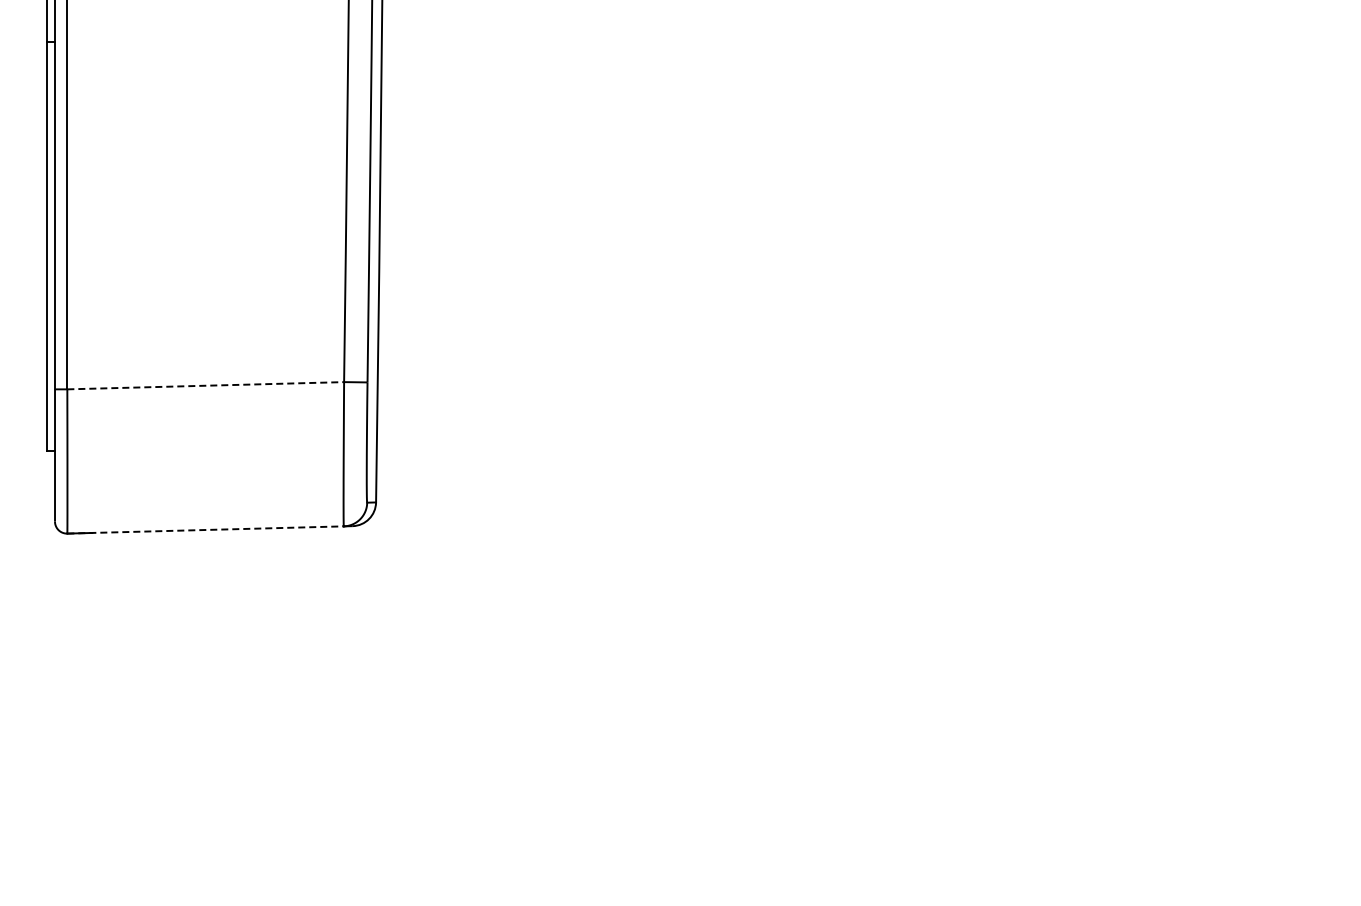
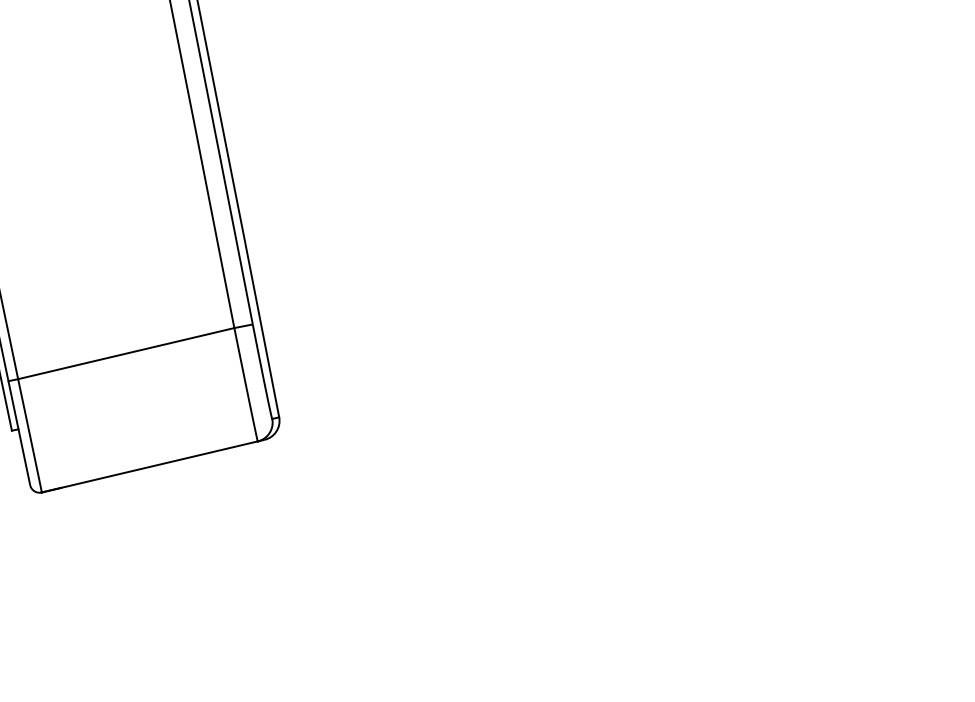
line: (206, 385) -> (126, 353), dashed -> solid
line: (206, 529) -> (150, 466), dashed -> solid

